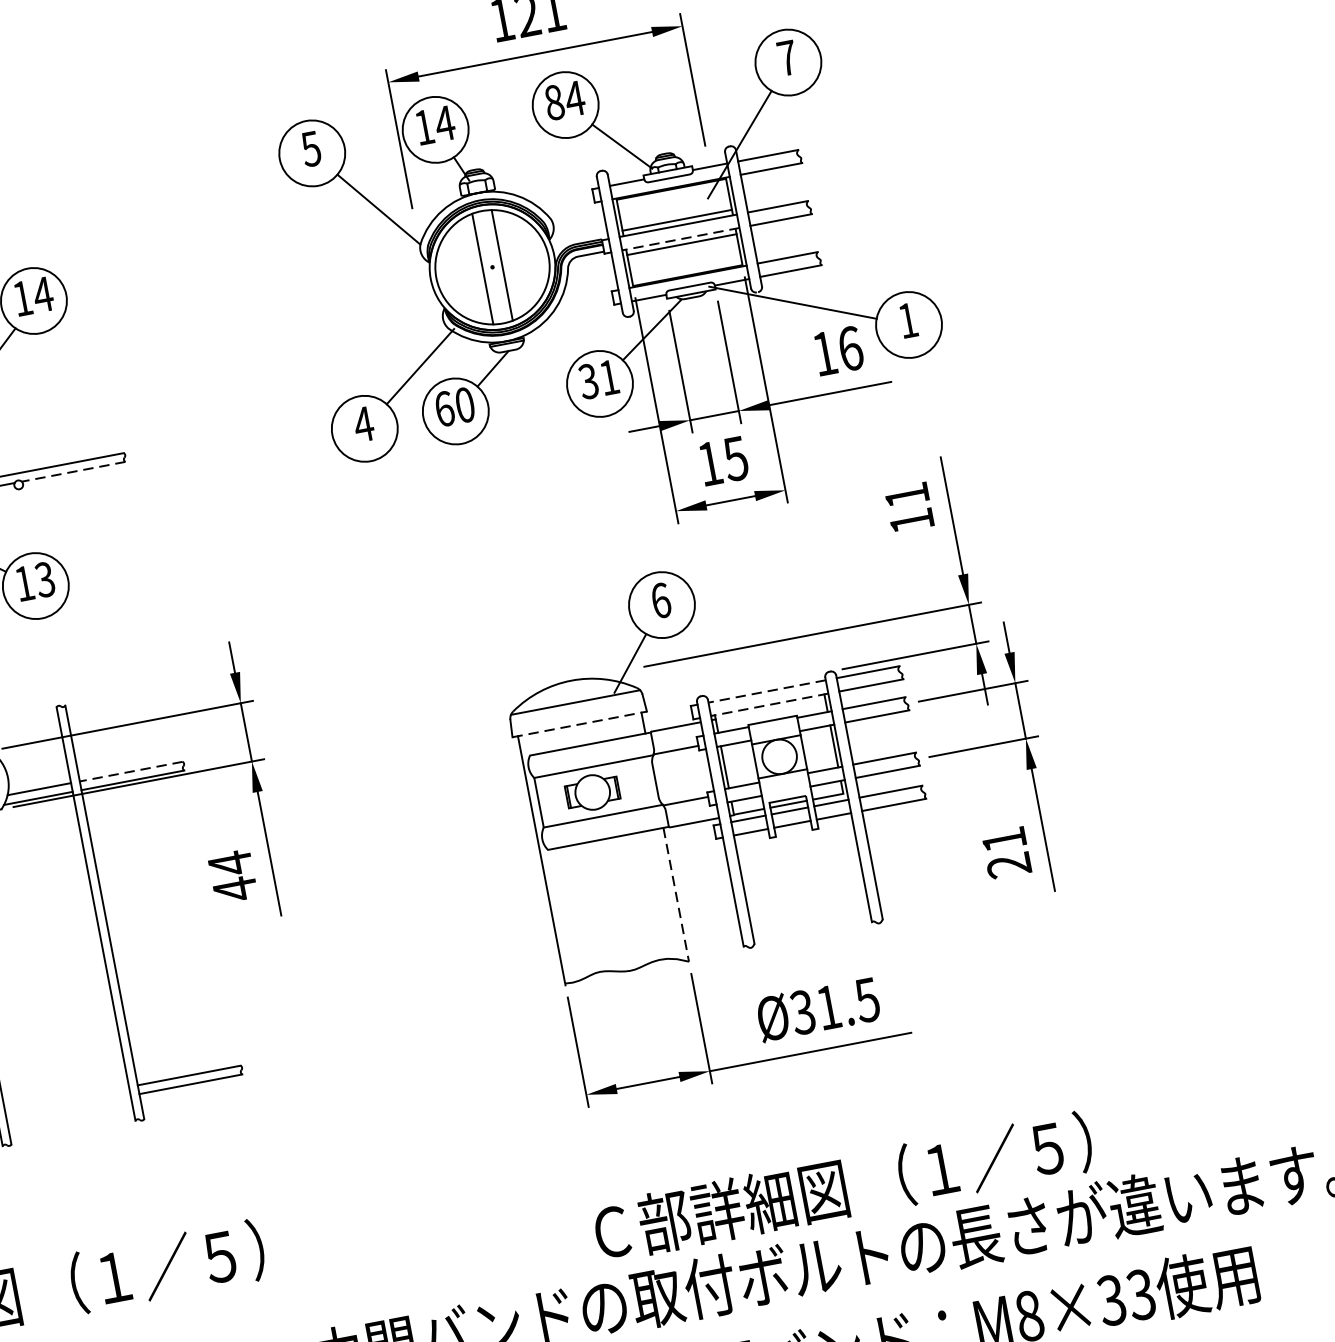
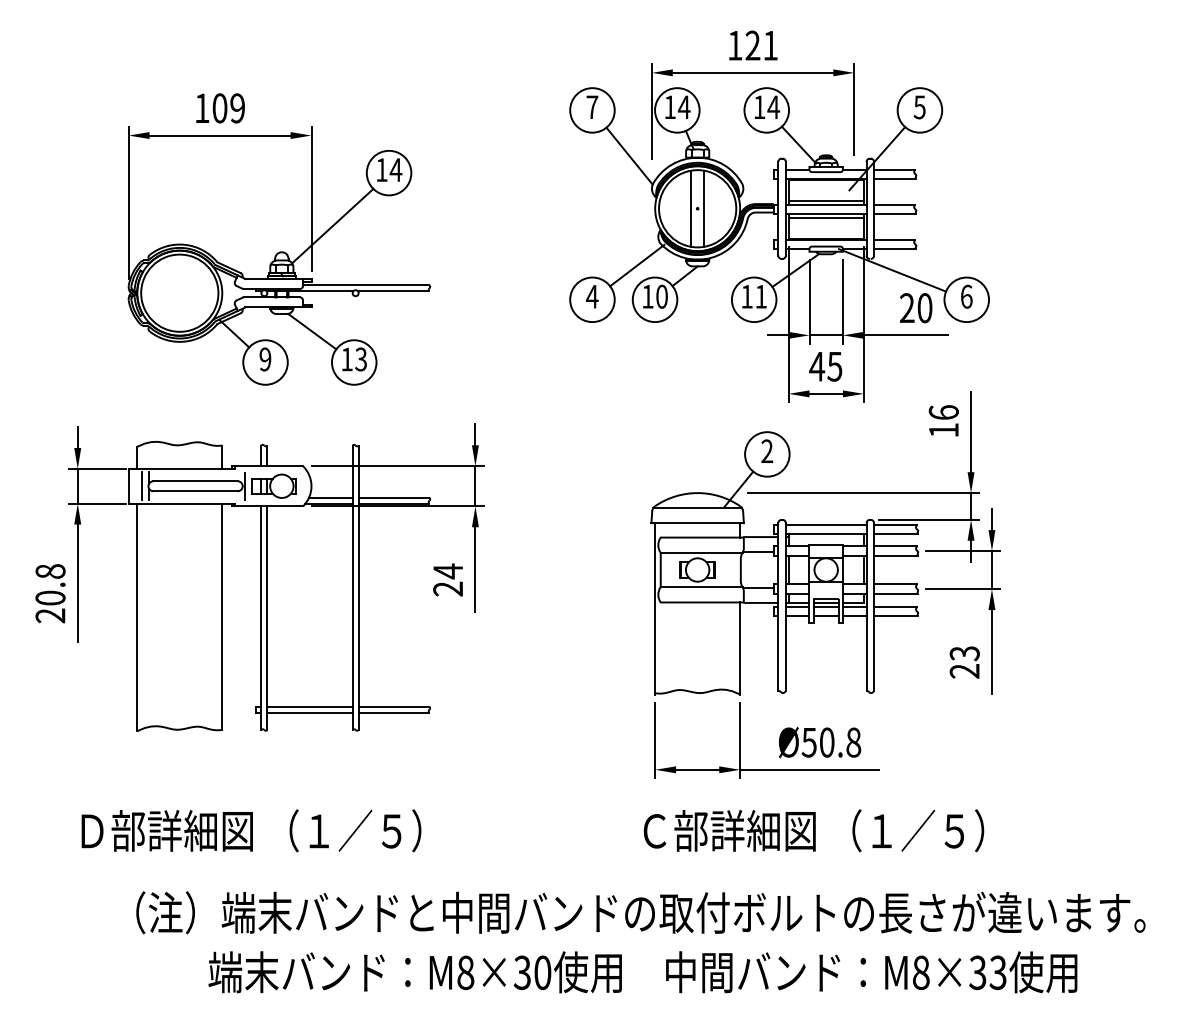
text: (786, 58) -> (919, 107), 7 -> 5
text: (554, 102) -> (759, 107), 84 -> 14
text: (311, 149) -> (592, 107), 5 -> 7
line: (679, 238) -> (825, 213), dashed -> solid
text: (907, 320) -> (966, 296), 1 -> 6
text: (838, 351) -> (916, 308), 16 -> 20
text: (587, 381) -> (746, 296), 31 -> 11
text: (443, 408) -> (647, 296), 60 -> 10
text: (710, 463) -> (817, 366), 15 -> 45
line: (73, 471) -> (393, 291), dashed -> solid
text: (906, 495) -> (943, 412), 11 -> 16
text: (661, 600) -> (767, 451), 6 -> 2
line: (766, 692) -> (825, 525), dashed -> solid
line: (768, 705) -> (825, 534), dashed -> solid
line: (581, 724) -> (698, 523), dashed -> solid
line: (130, 771) -> (393, 497), dashed -> solid
text: (1003, 839) -> (964, 653), 21 -> 23
text: (234, 890) -> (447, 589), 44 -> 24
line: (677, 896) -> (740, 649), dashed -> solid
text: (835, 1006) -> (831, 742), Ø31.5 -> Ø50.8
line: (66, 1098) -> (309, 706), added
line: (67, 1107) -> (309, 712), added
text: (842, 1187) -> (813, 830), moved

